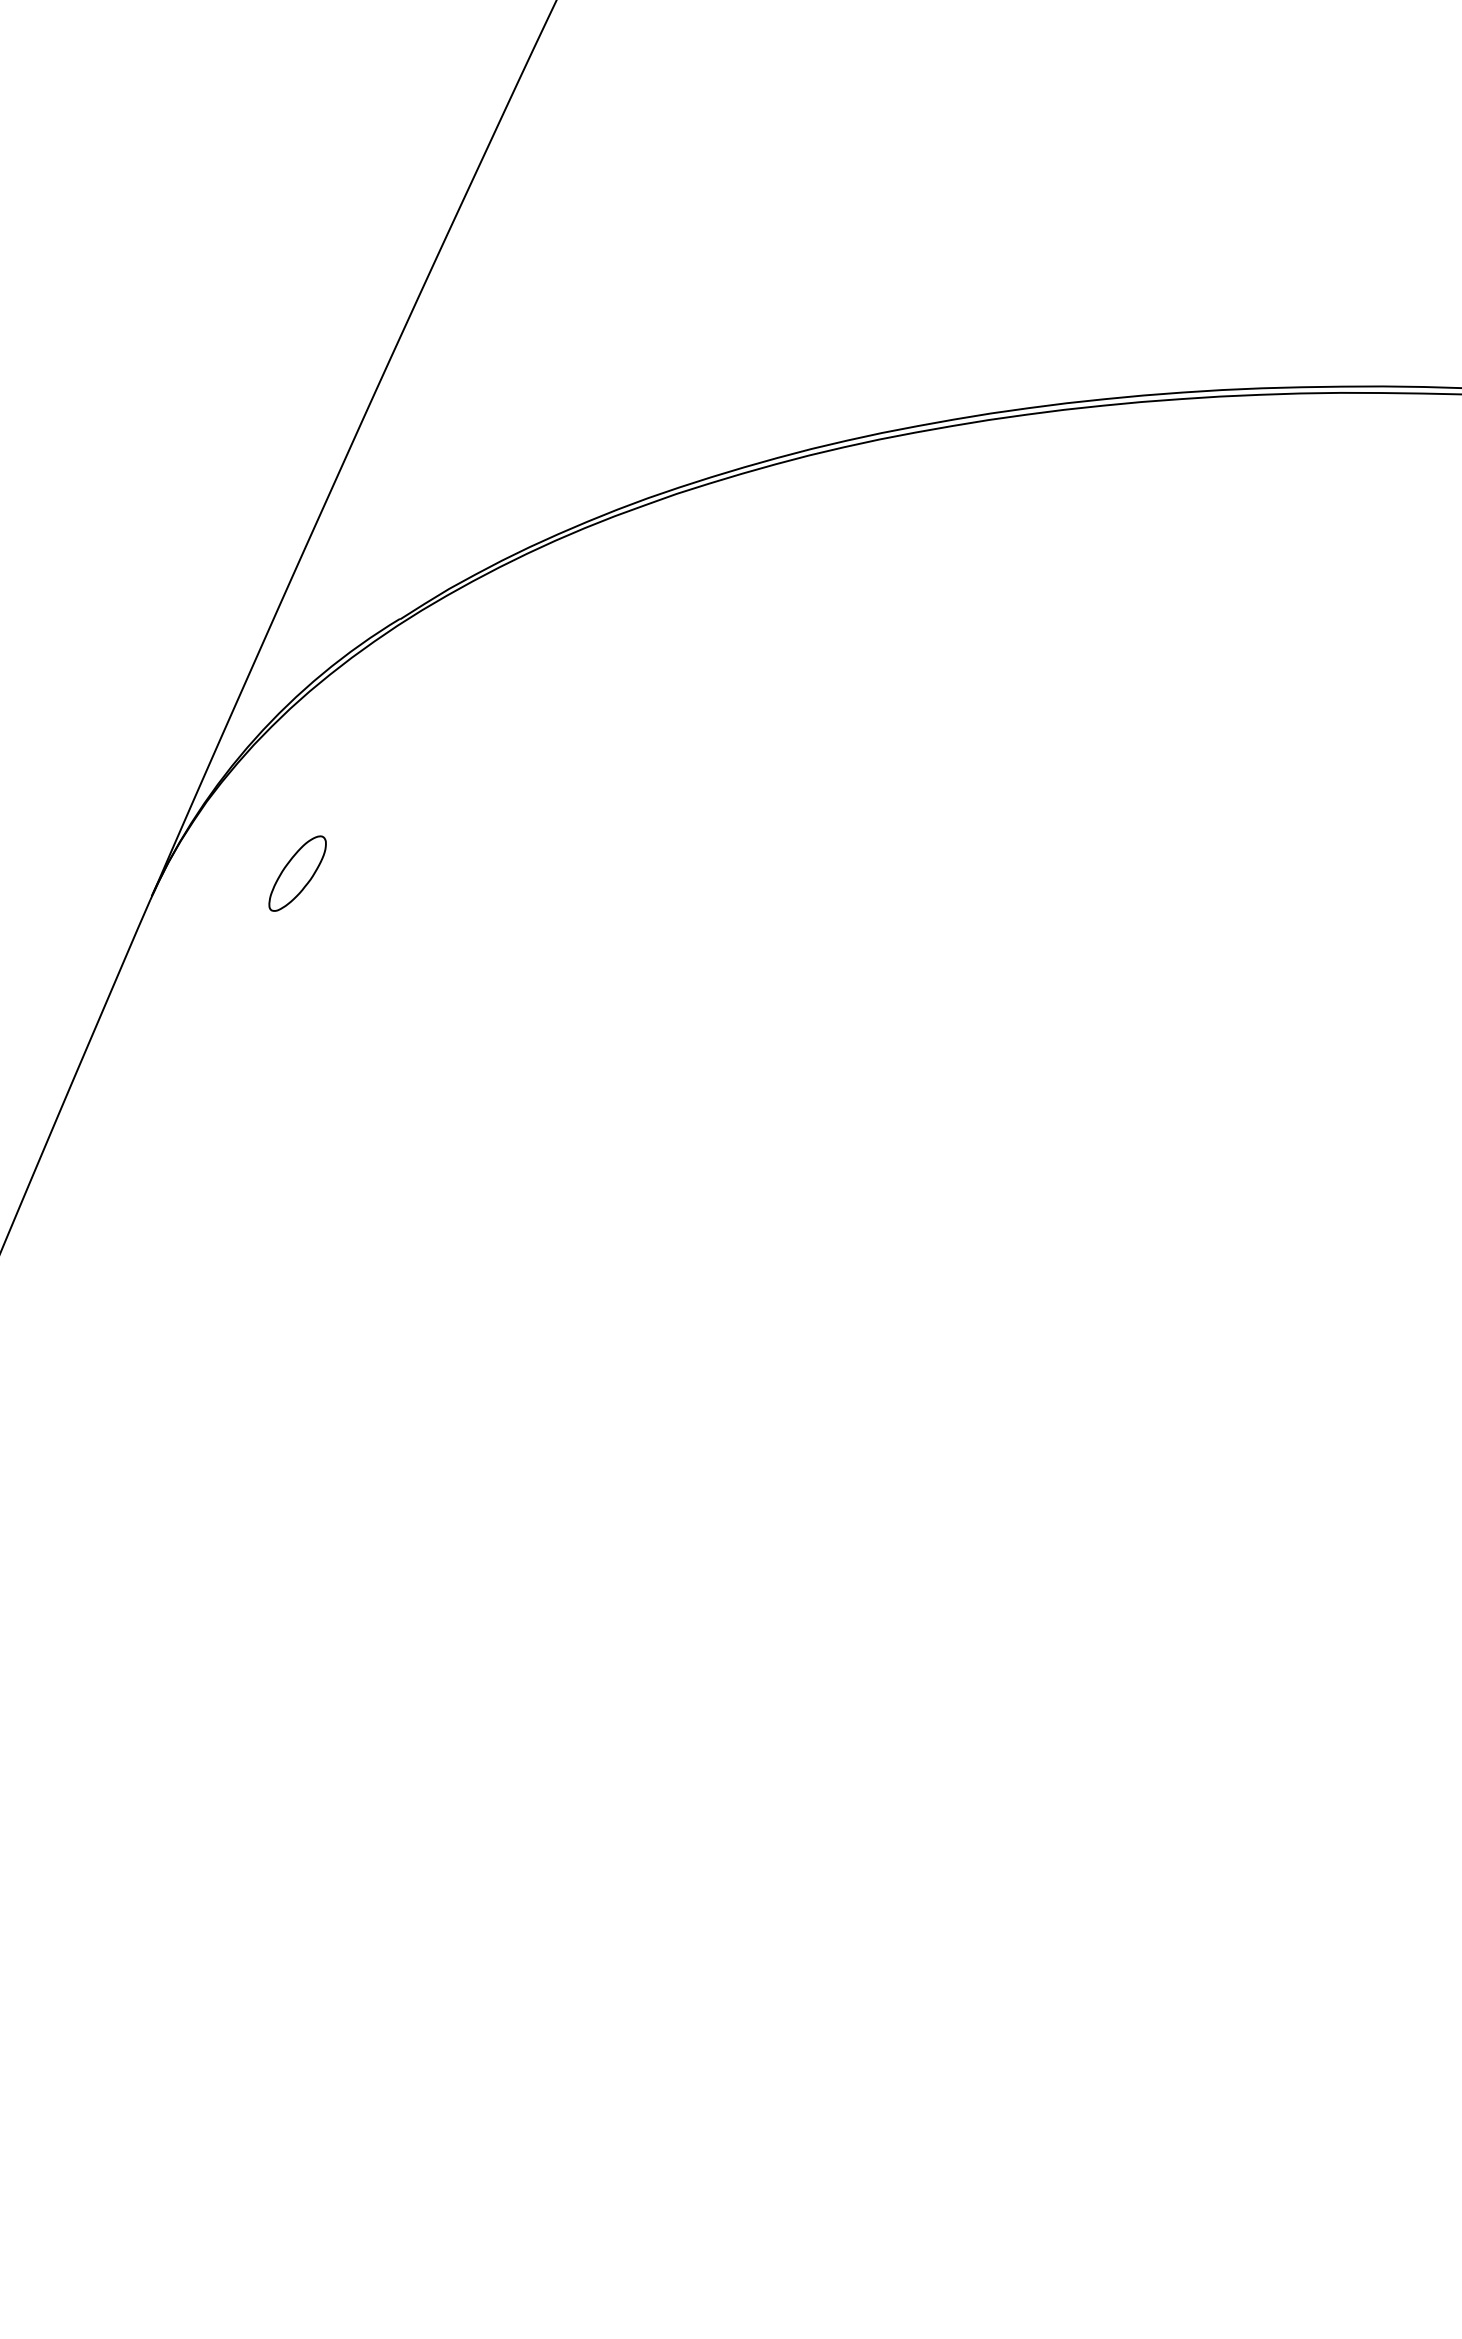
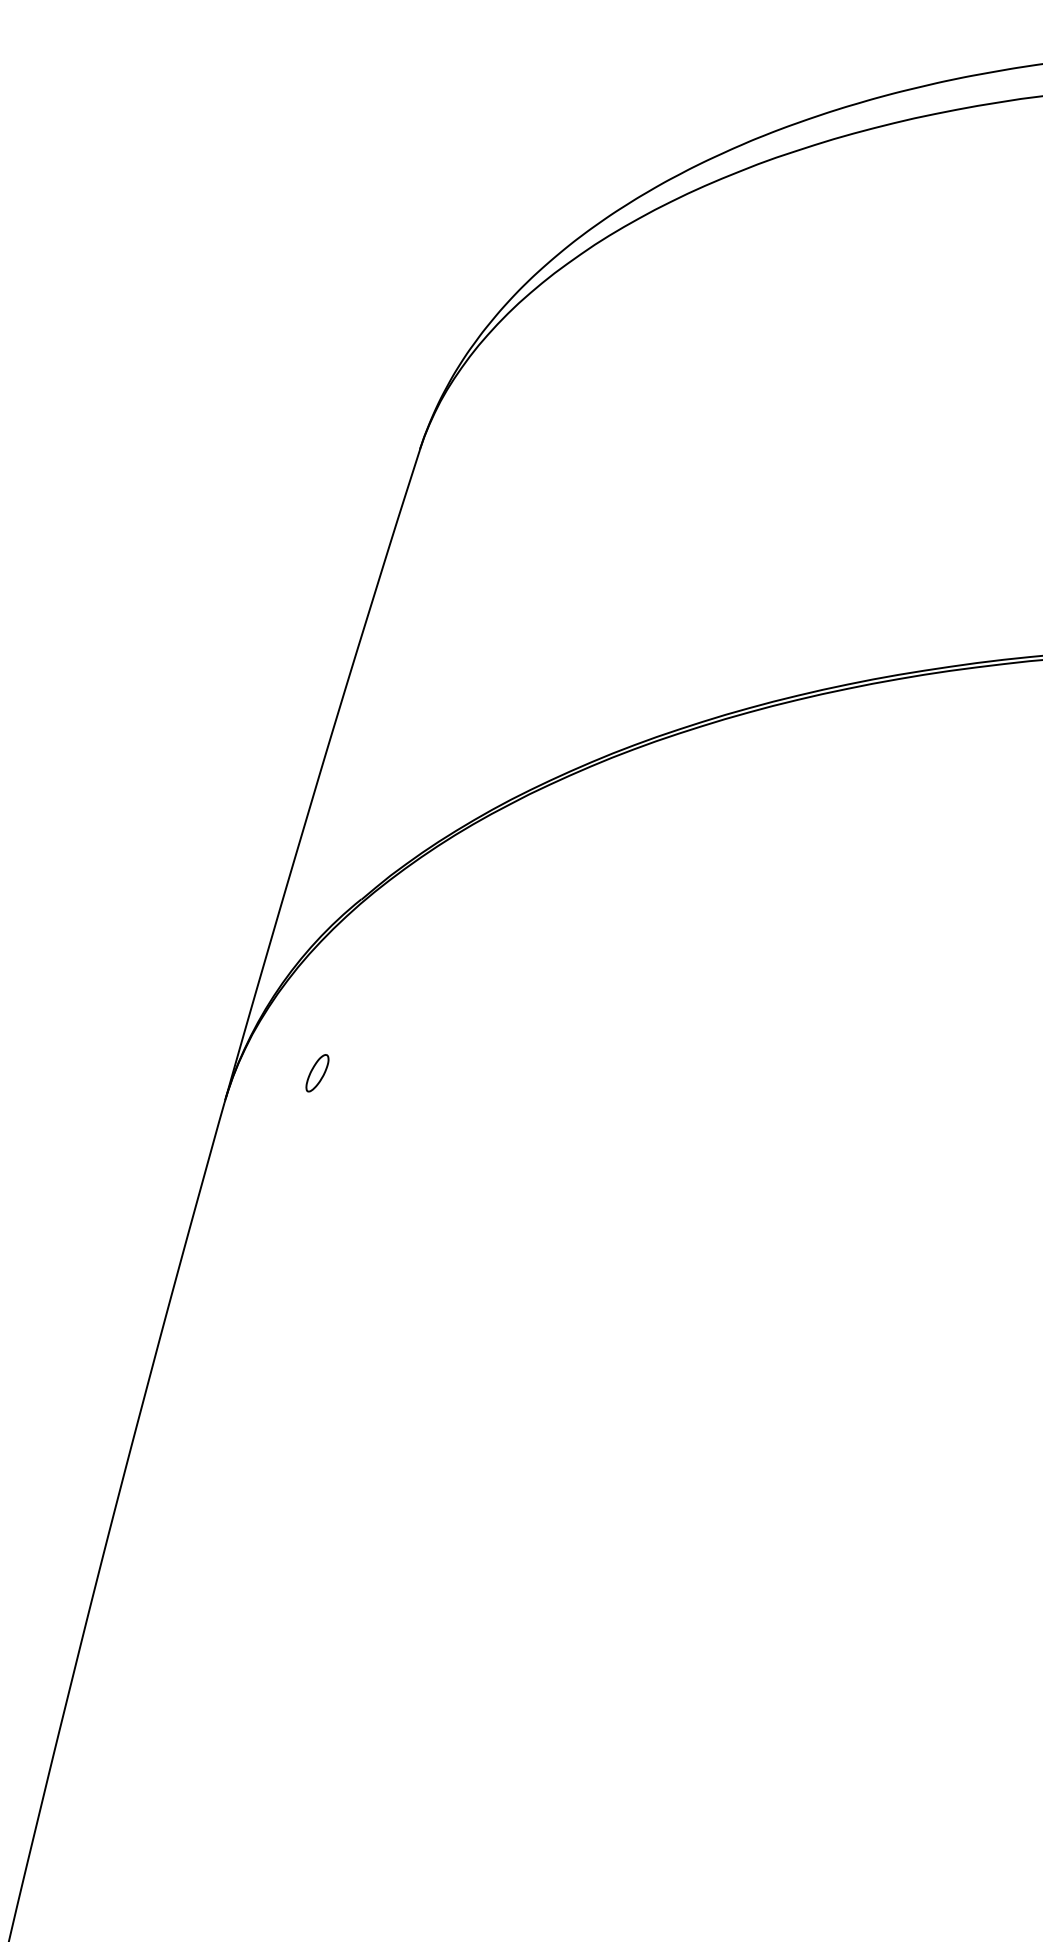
part: (297, 874) -> (317, 1073), size x0.7

